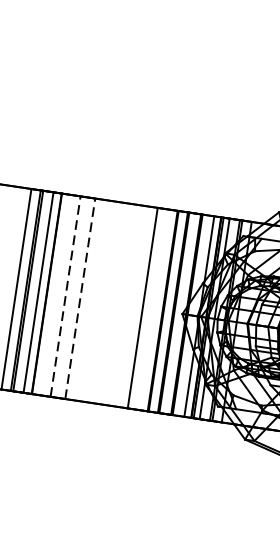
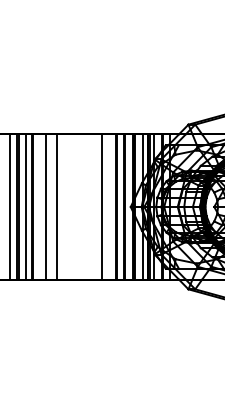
line: (66, 296) -> (46, 206), dashed -> solid
line: (80, 298) -> (56, 206), dashed -> solid

